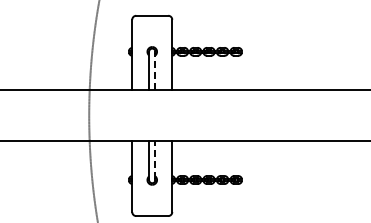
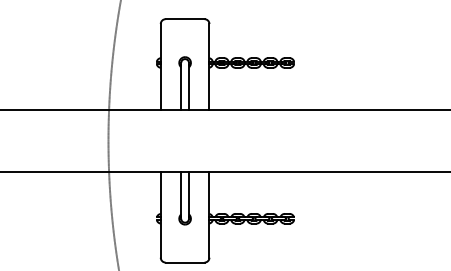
line: (155, 71) -> (189, 86), dashed -> solid
line: (155, 160) -> (189, 195), dashed -> solid

